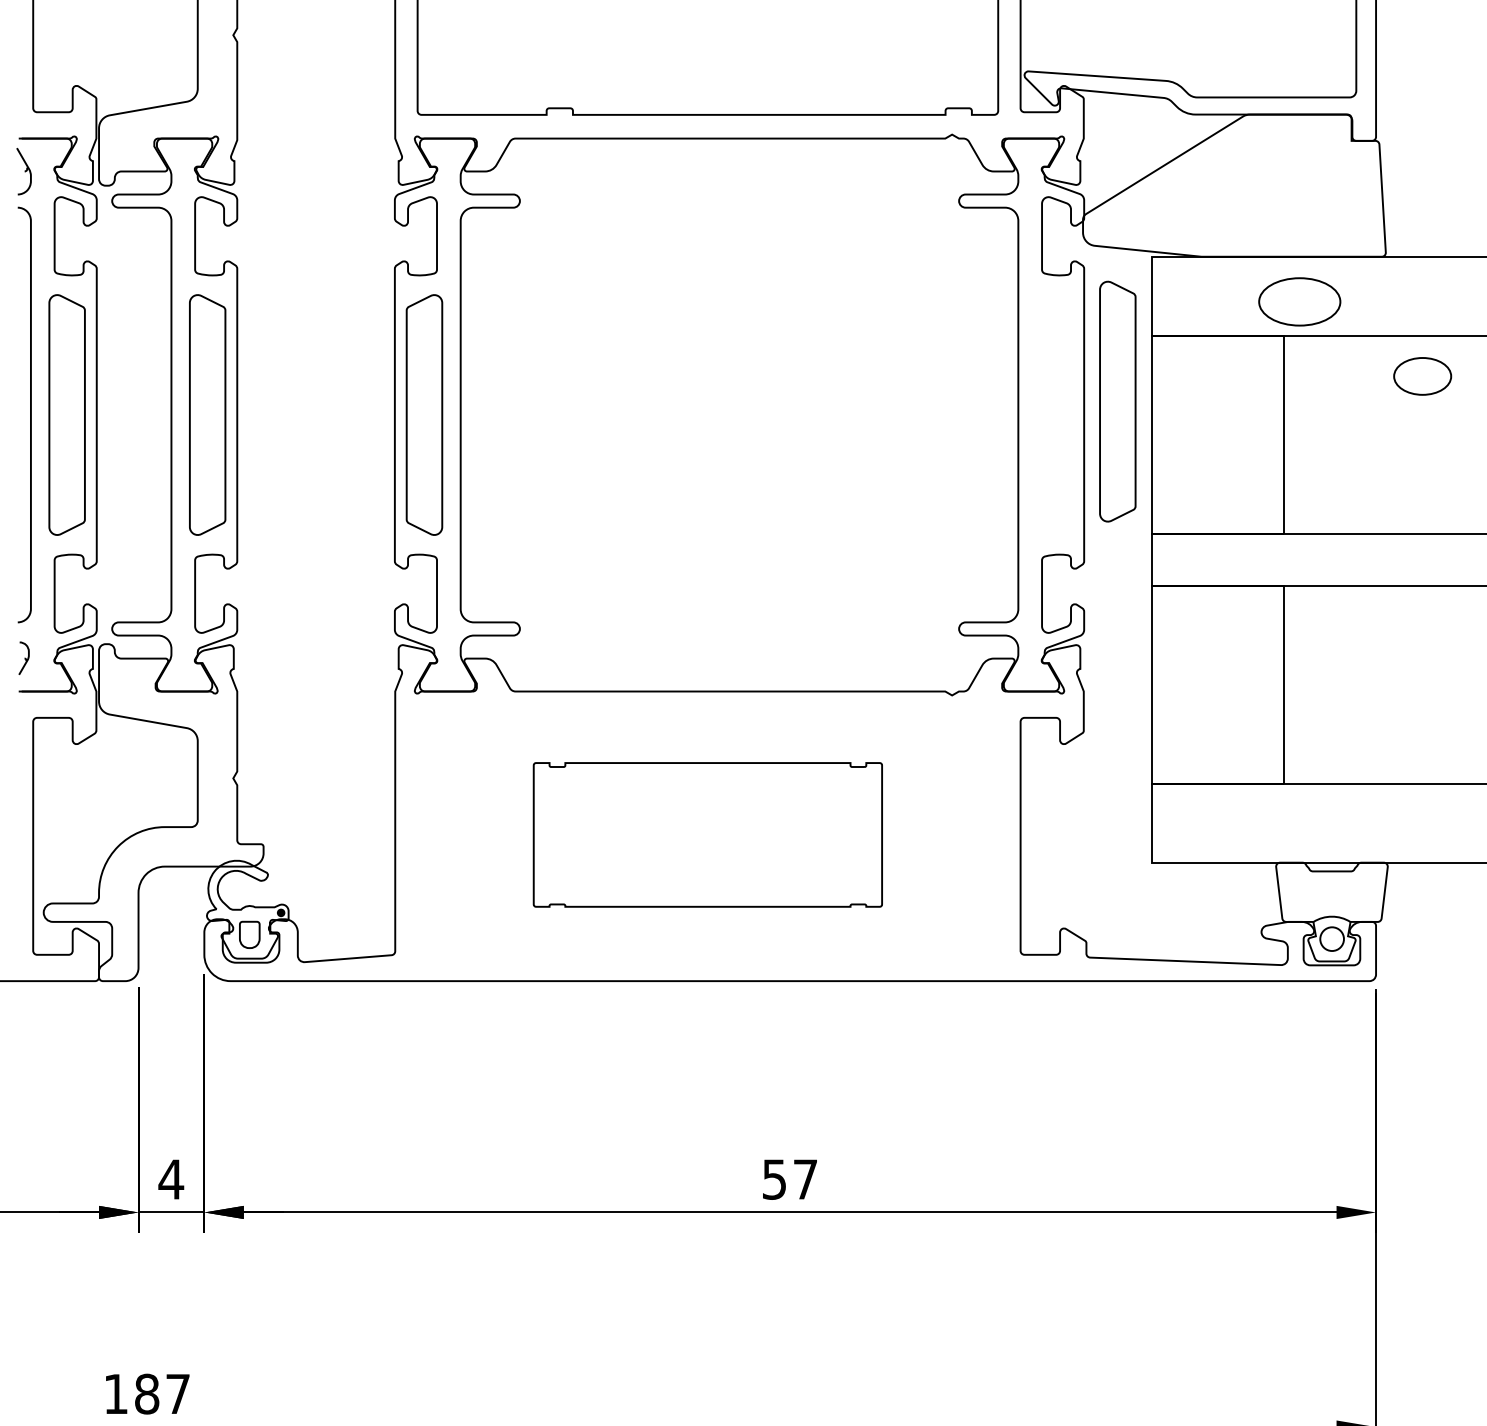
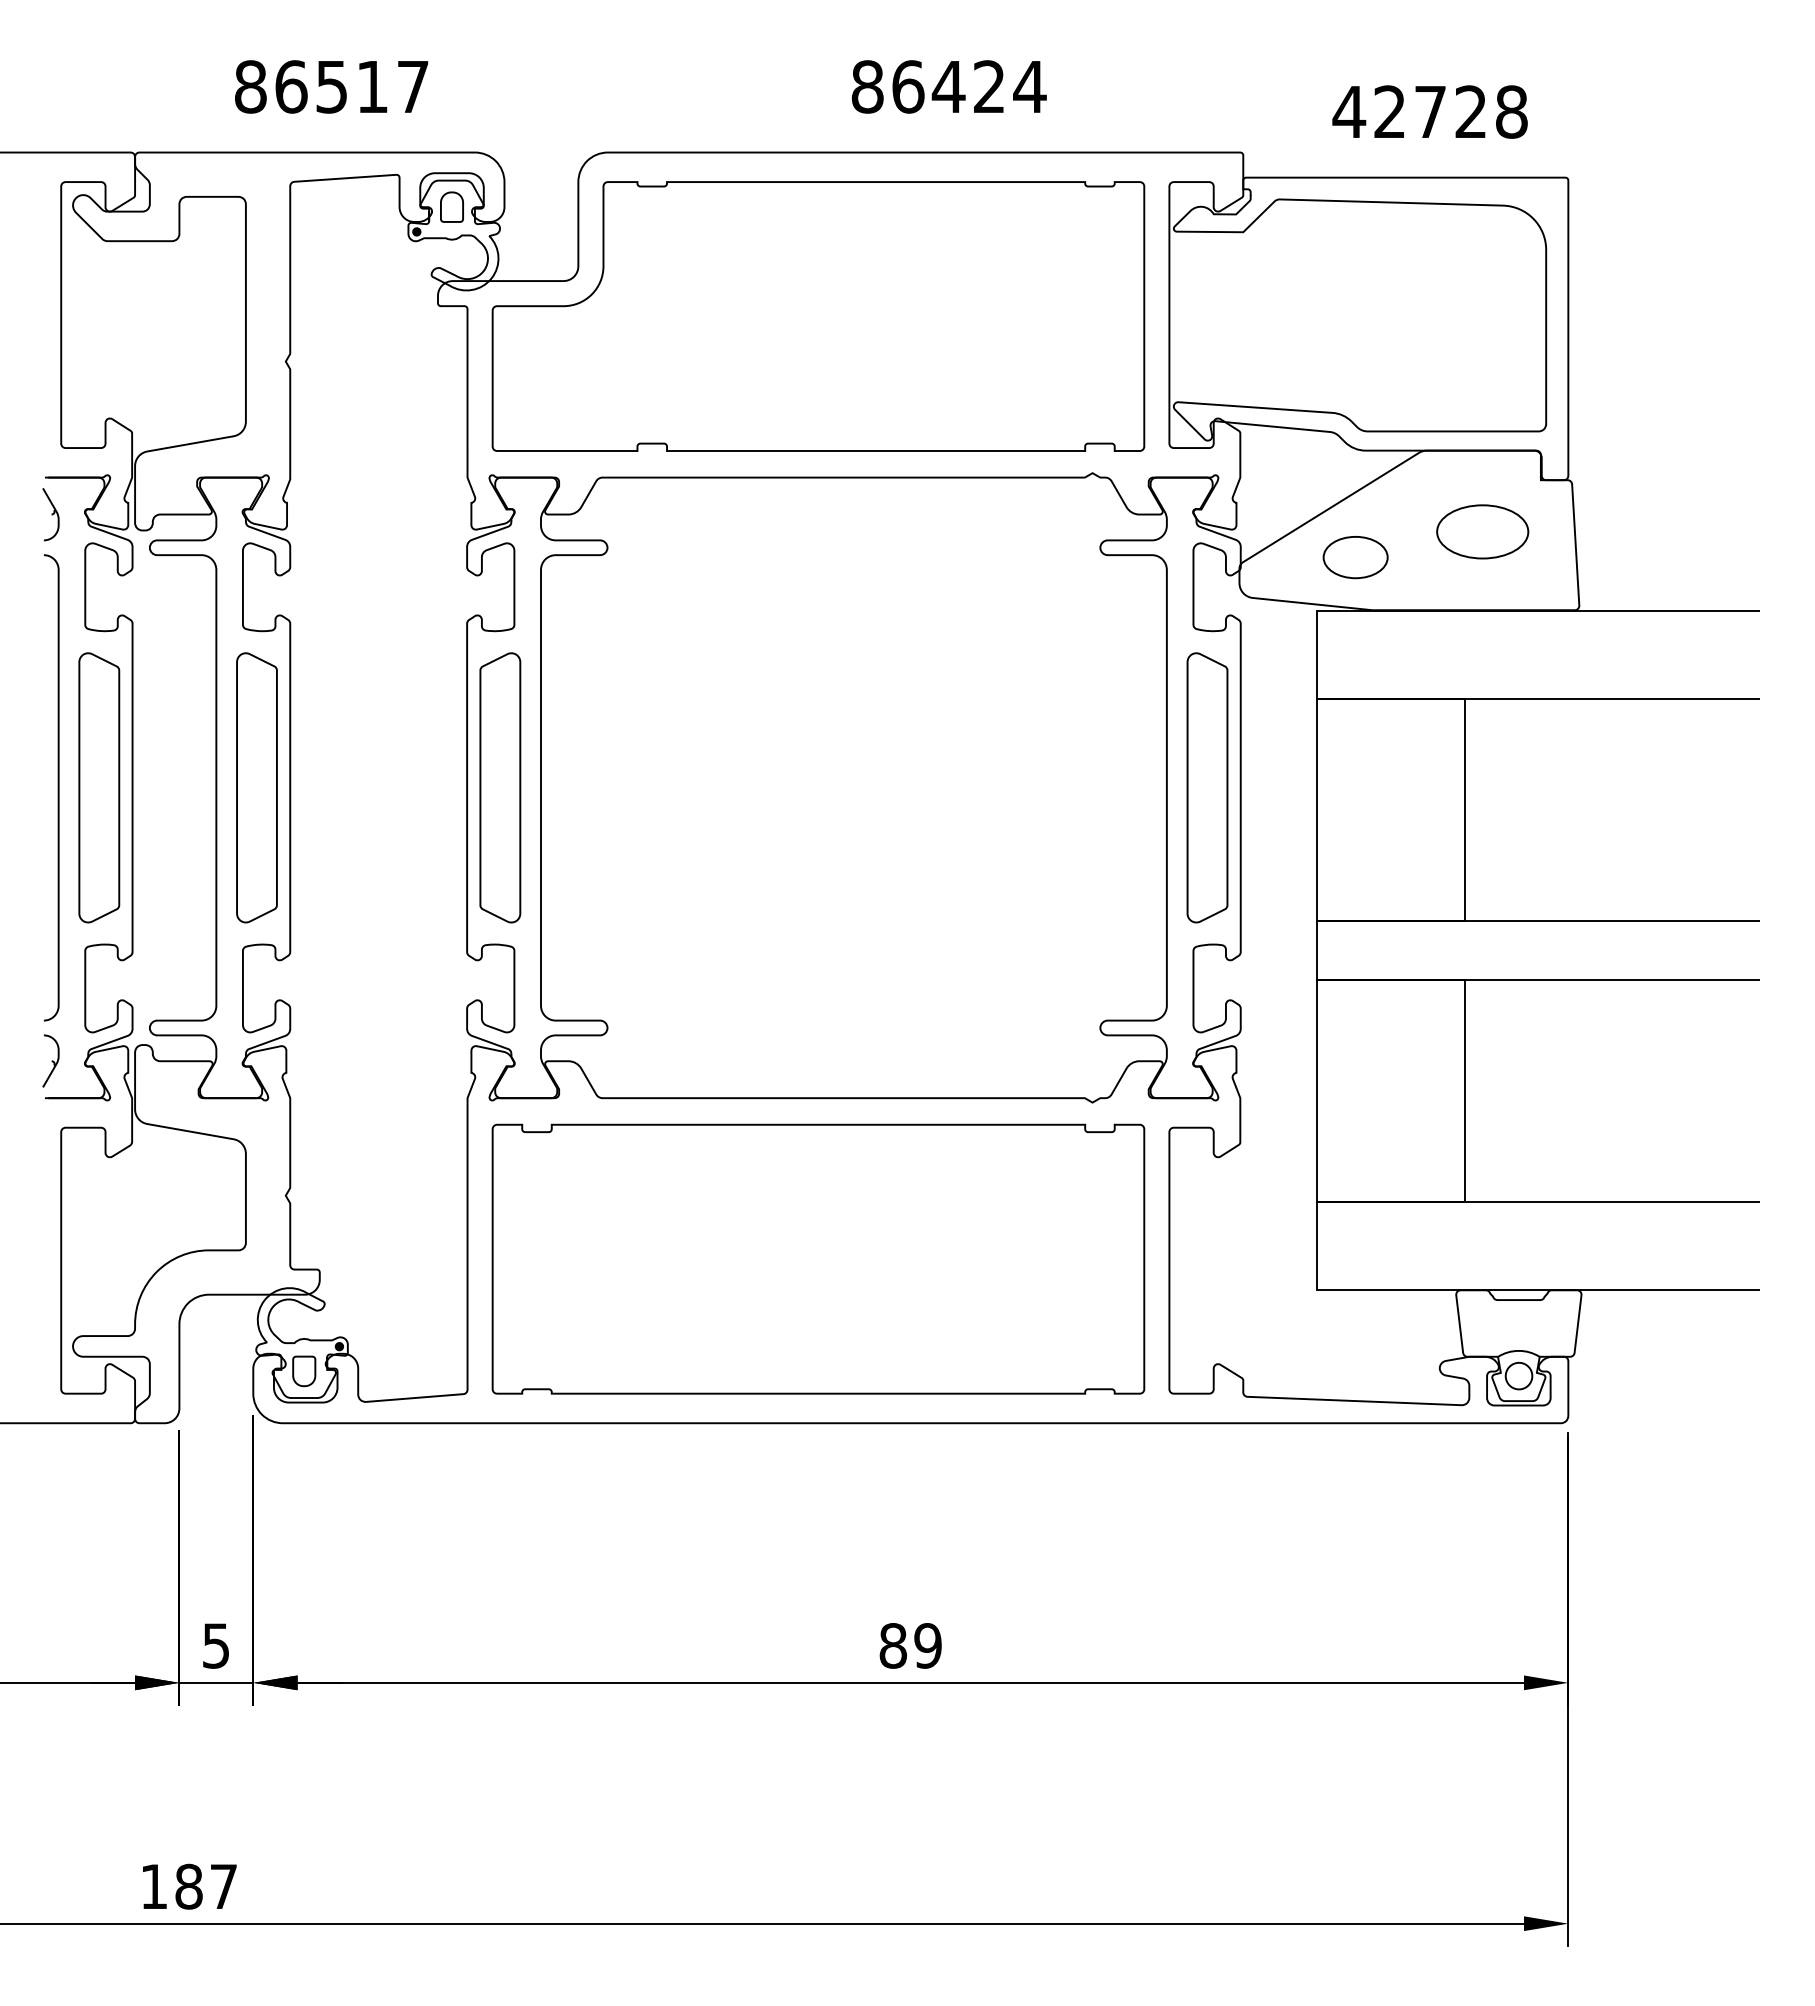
part: (1299, 301) -> (1482, 531), moved
part: (1422, 376) -> (1355, 557), moved
curve: (1100, 401) -> (1188, 787), moved
part: (23, 657) -> (50, 1060), size x1.43
part: (707, 834) -> (818, 1258), size x1.67
text: (170, 1179) -> (215, 1645), 4 -> 5
text: (789, 1179) -> (910, 1645), 57 -> 89

